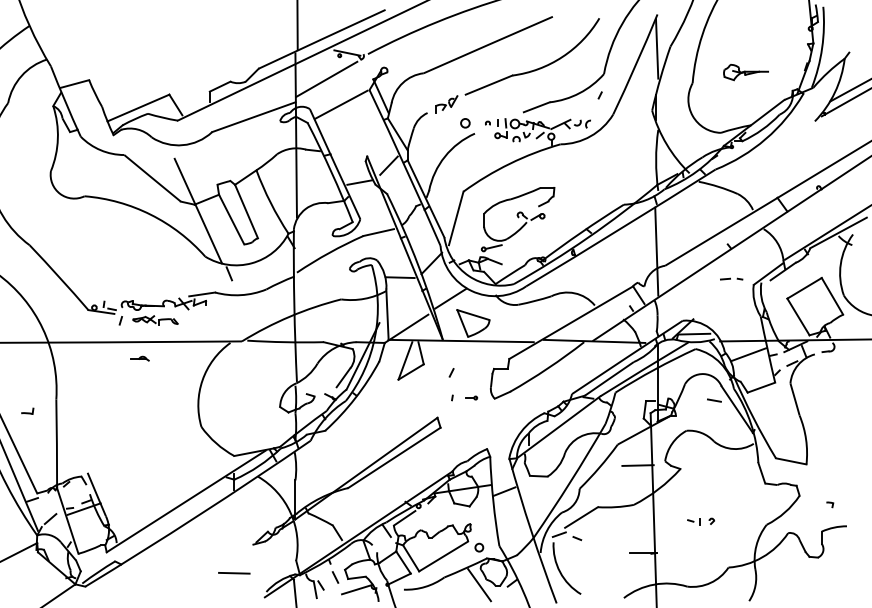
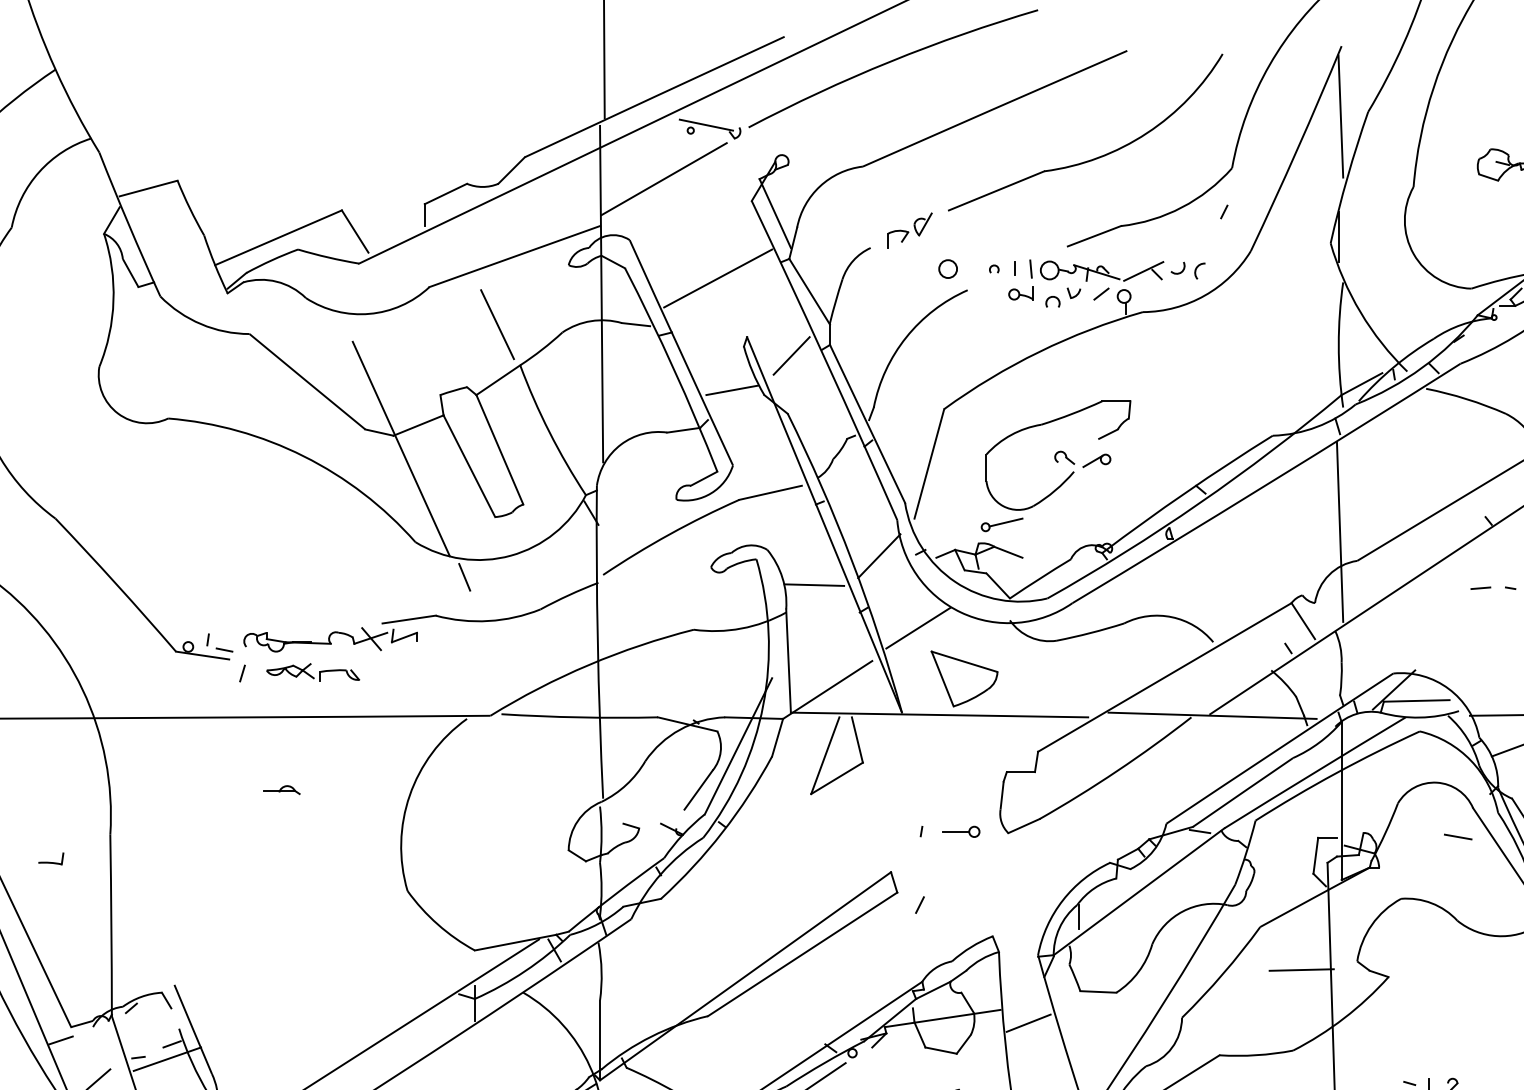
line: (340, 104) -> (716, 277), moved
line: (245, 150) -> (497, 324), added
part: (139, 358) -> (280, 789), moved
line: (451, 372) -> (919, 904), moved
part: (471, 397) -> (960, 830), size x1.67

